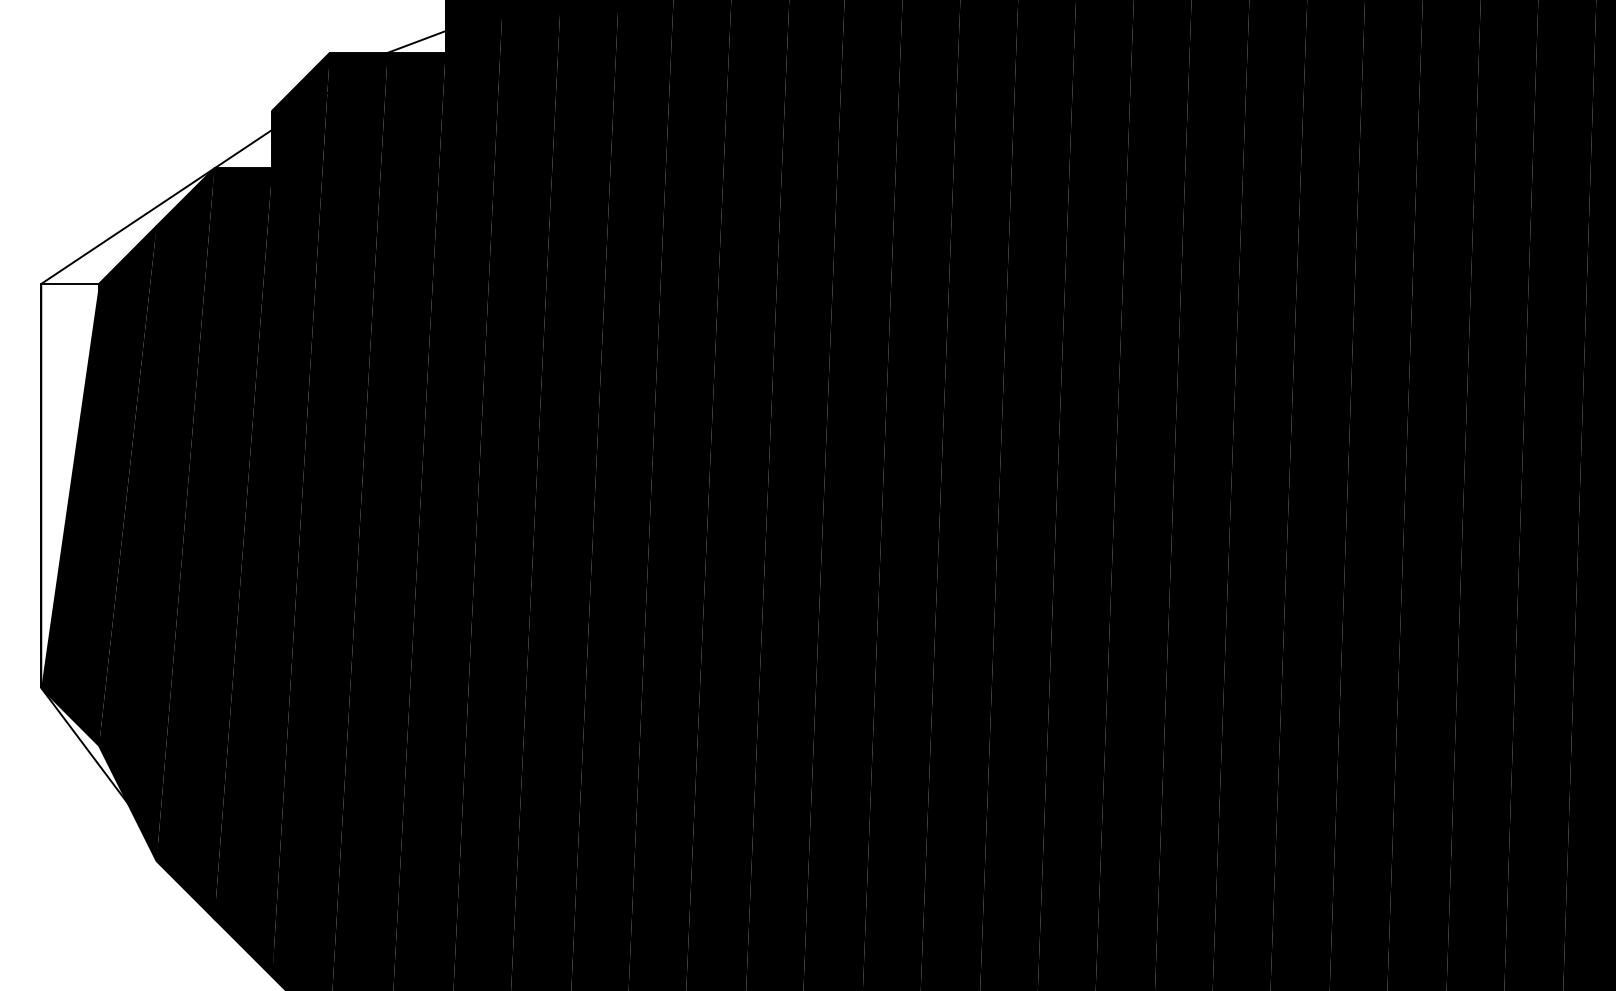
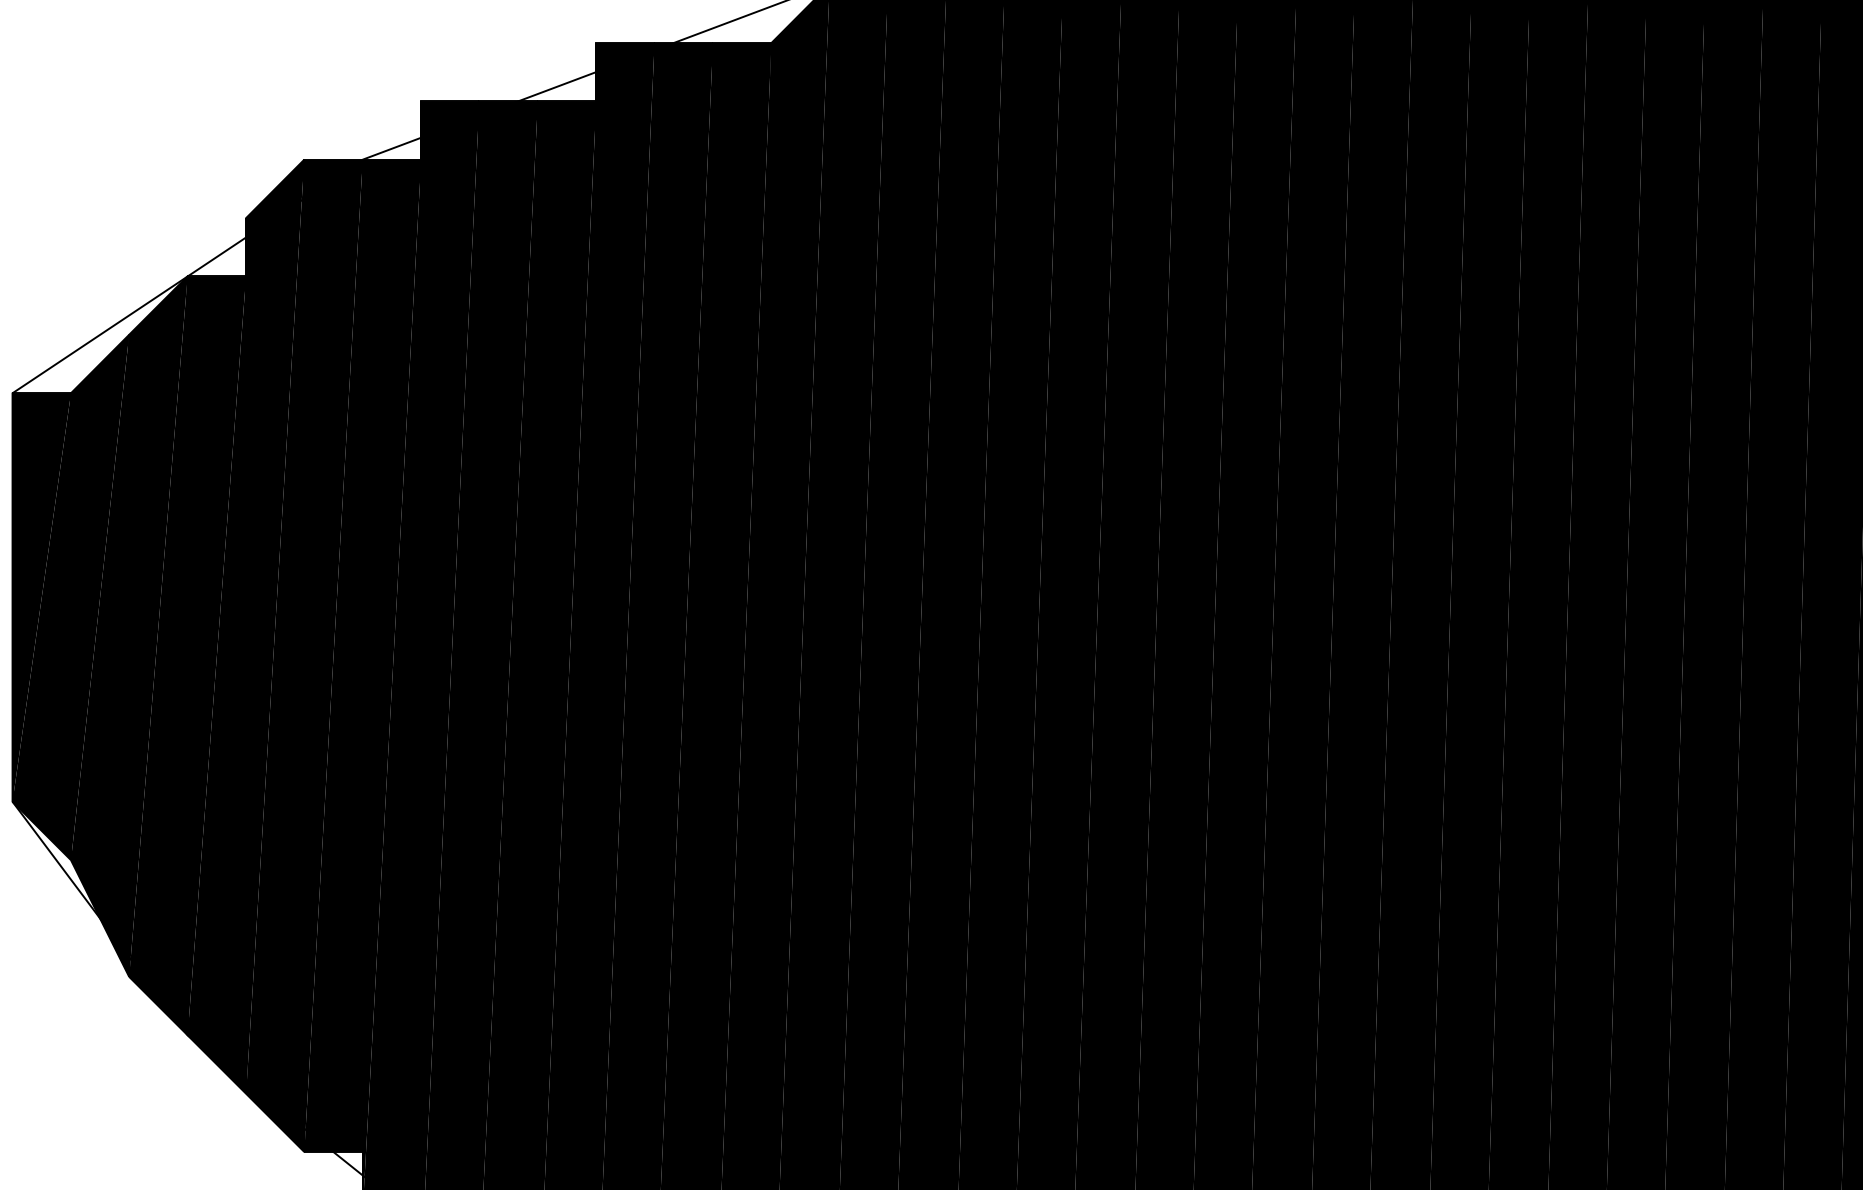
fill: (69, 485) -> (41, 597), added

